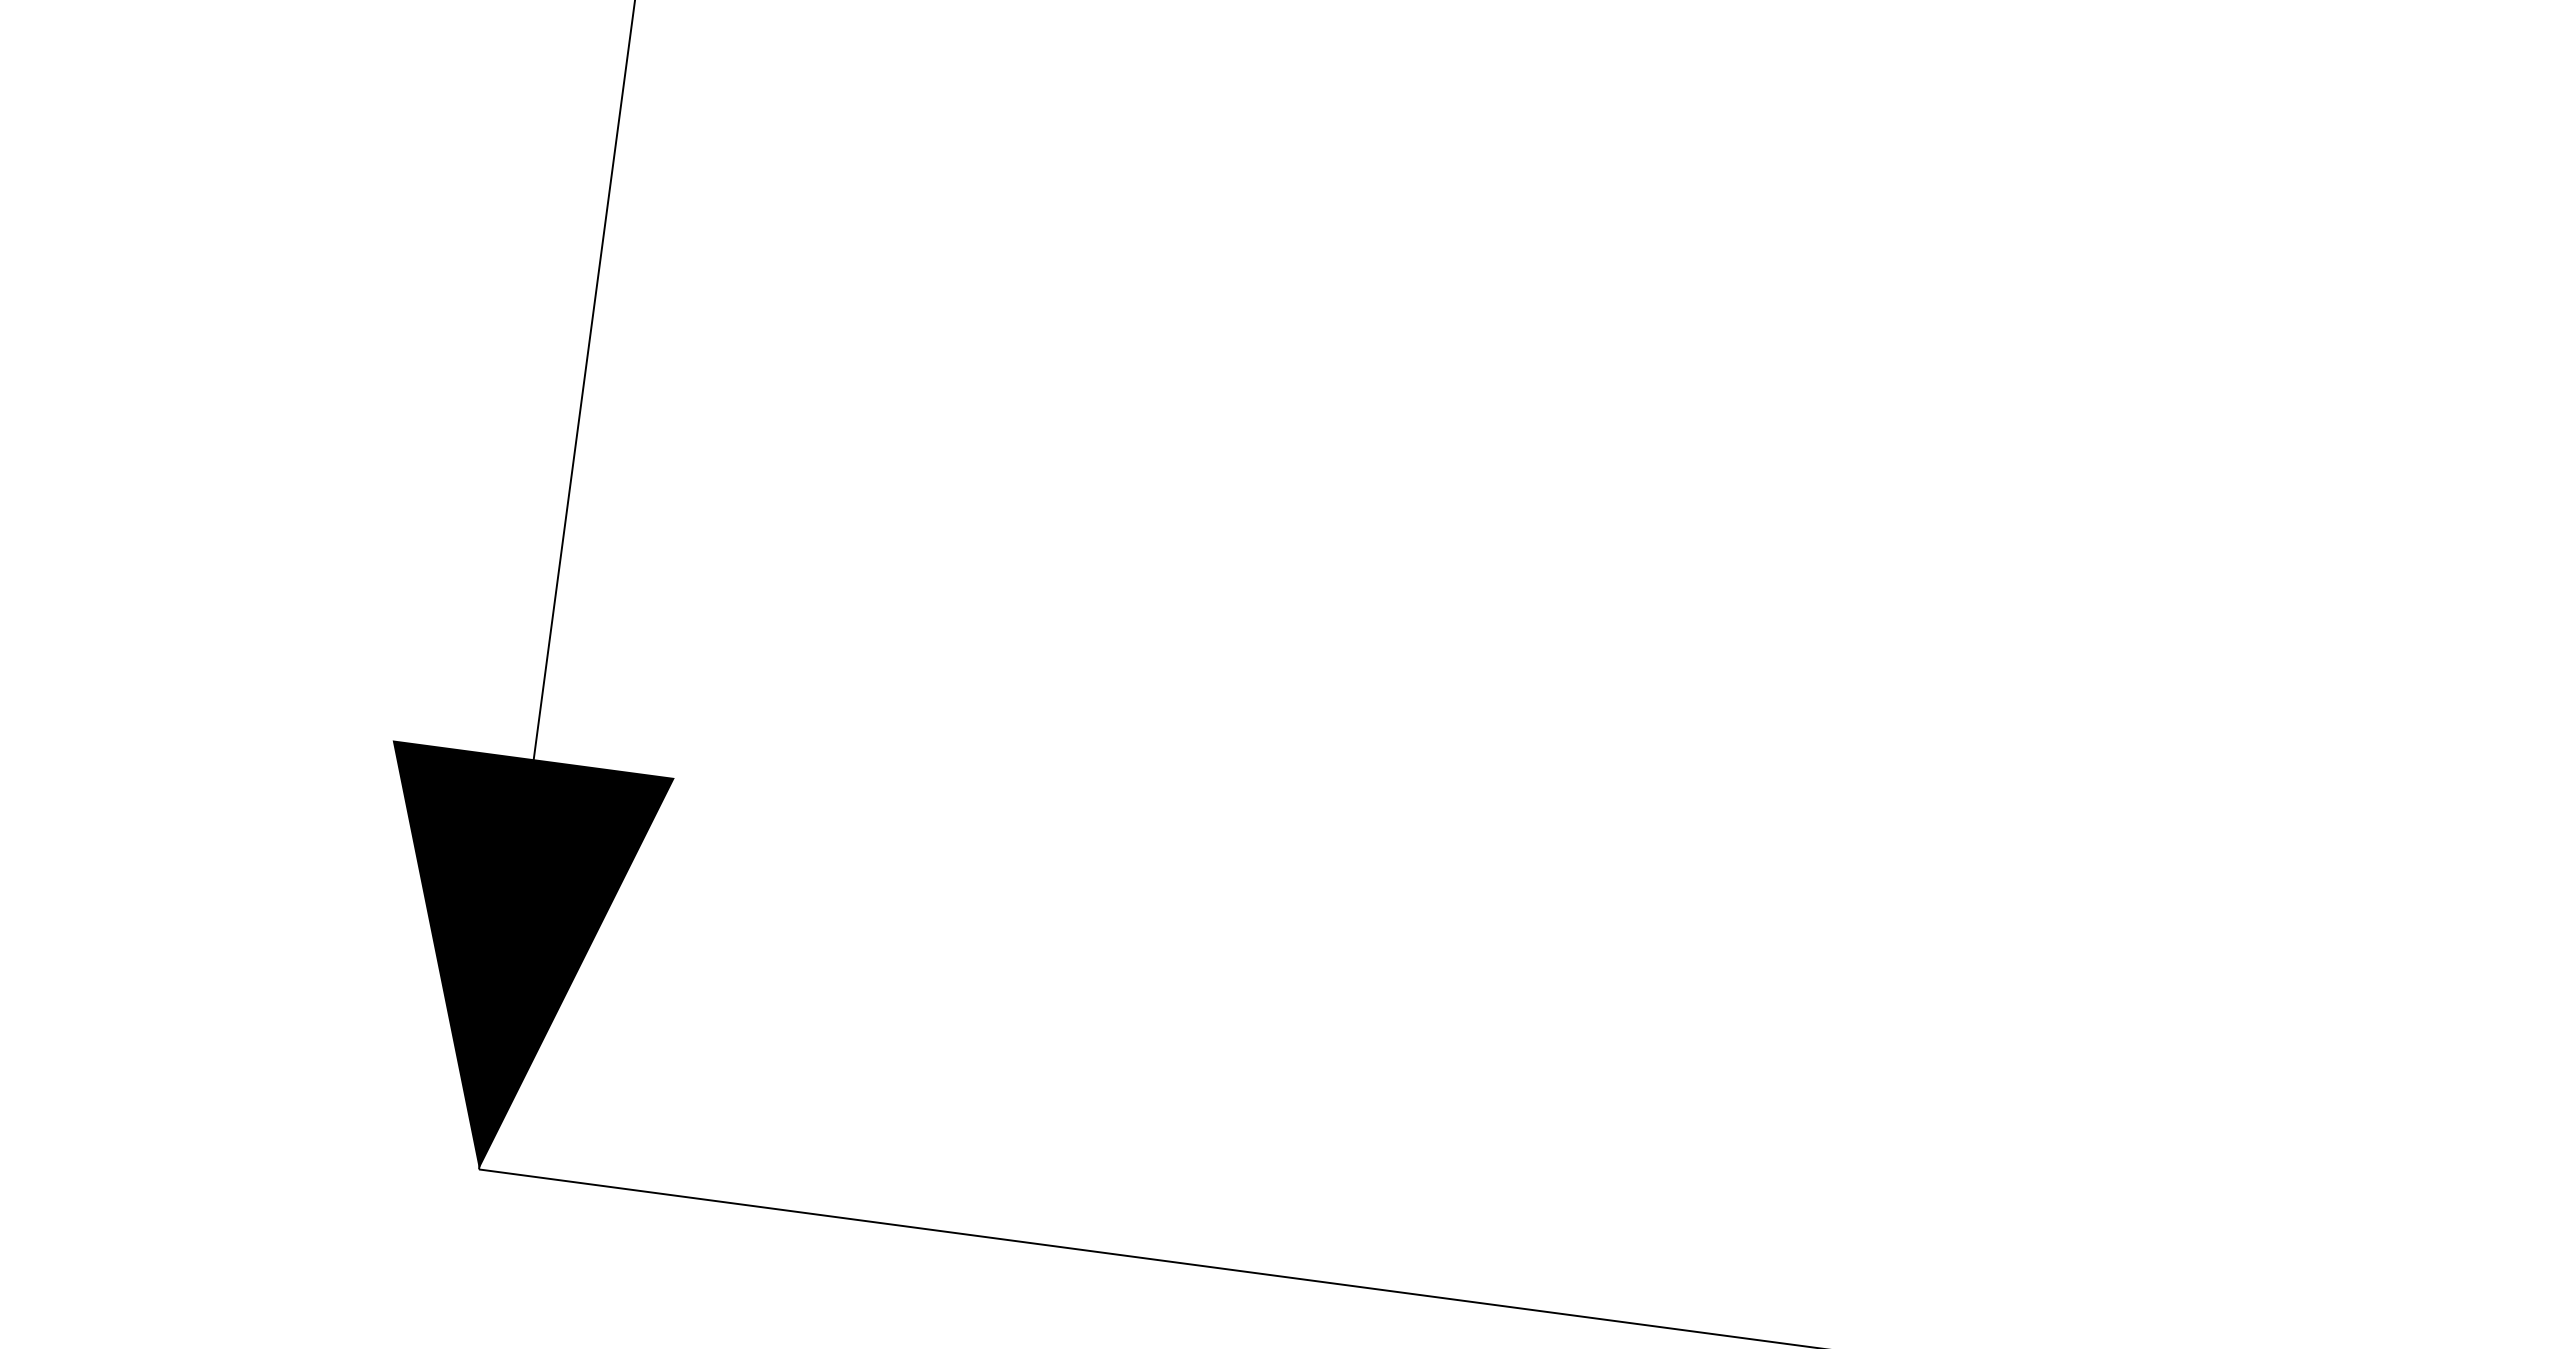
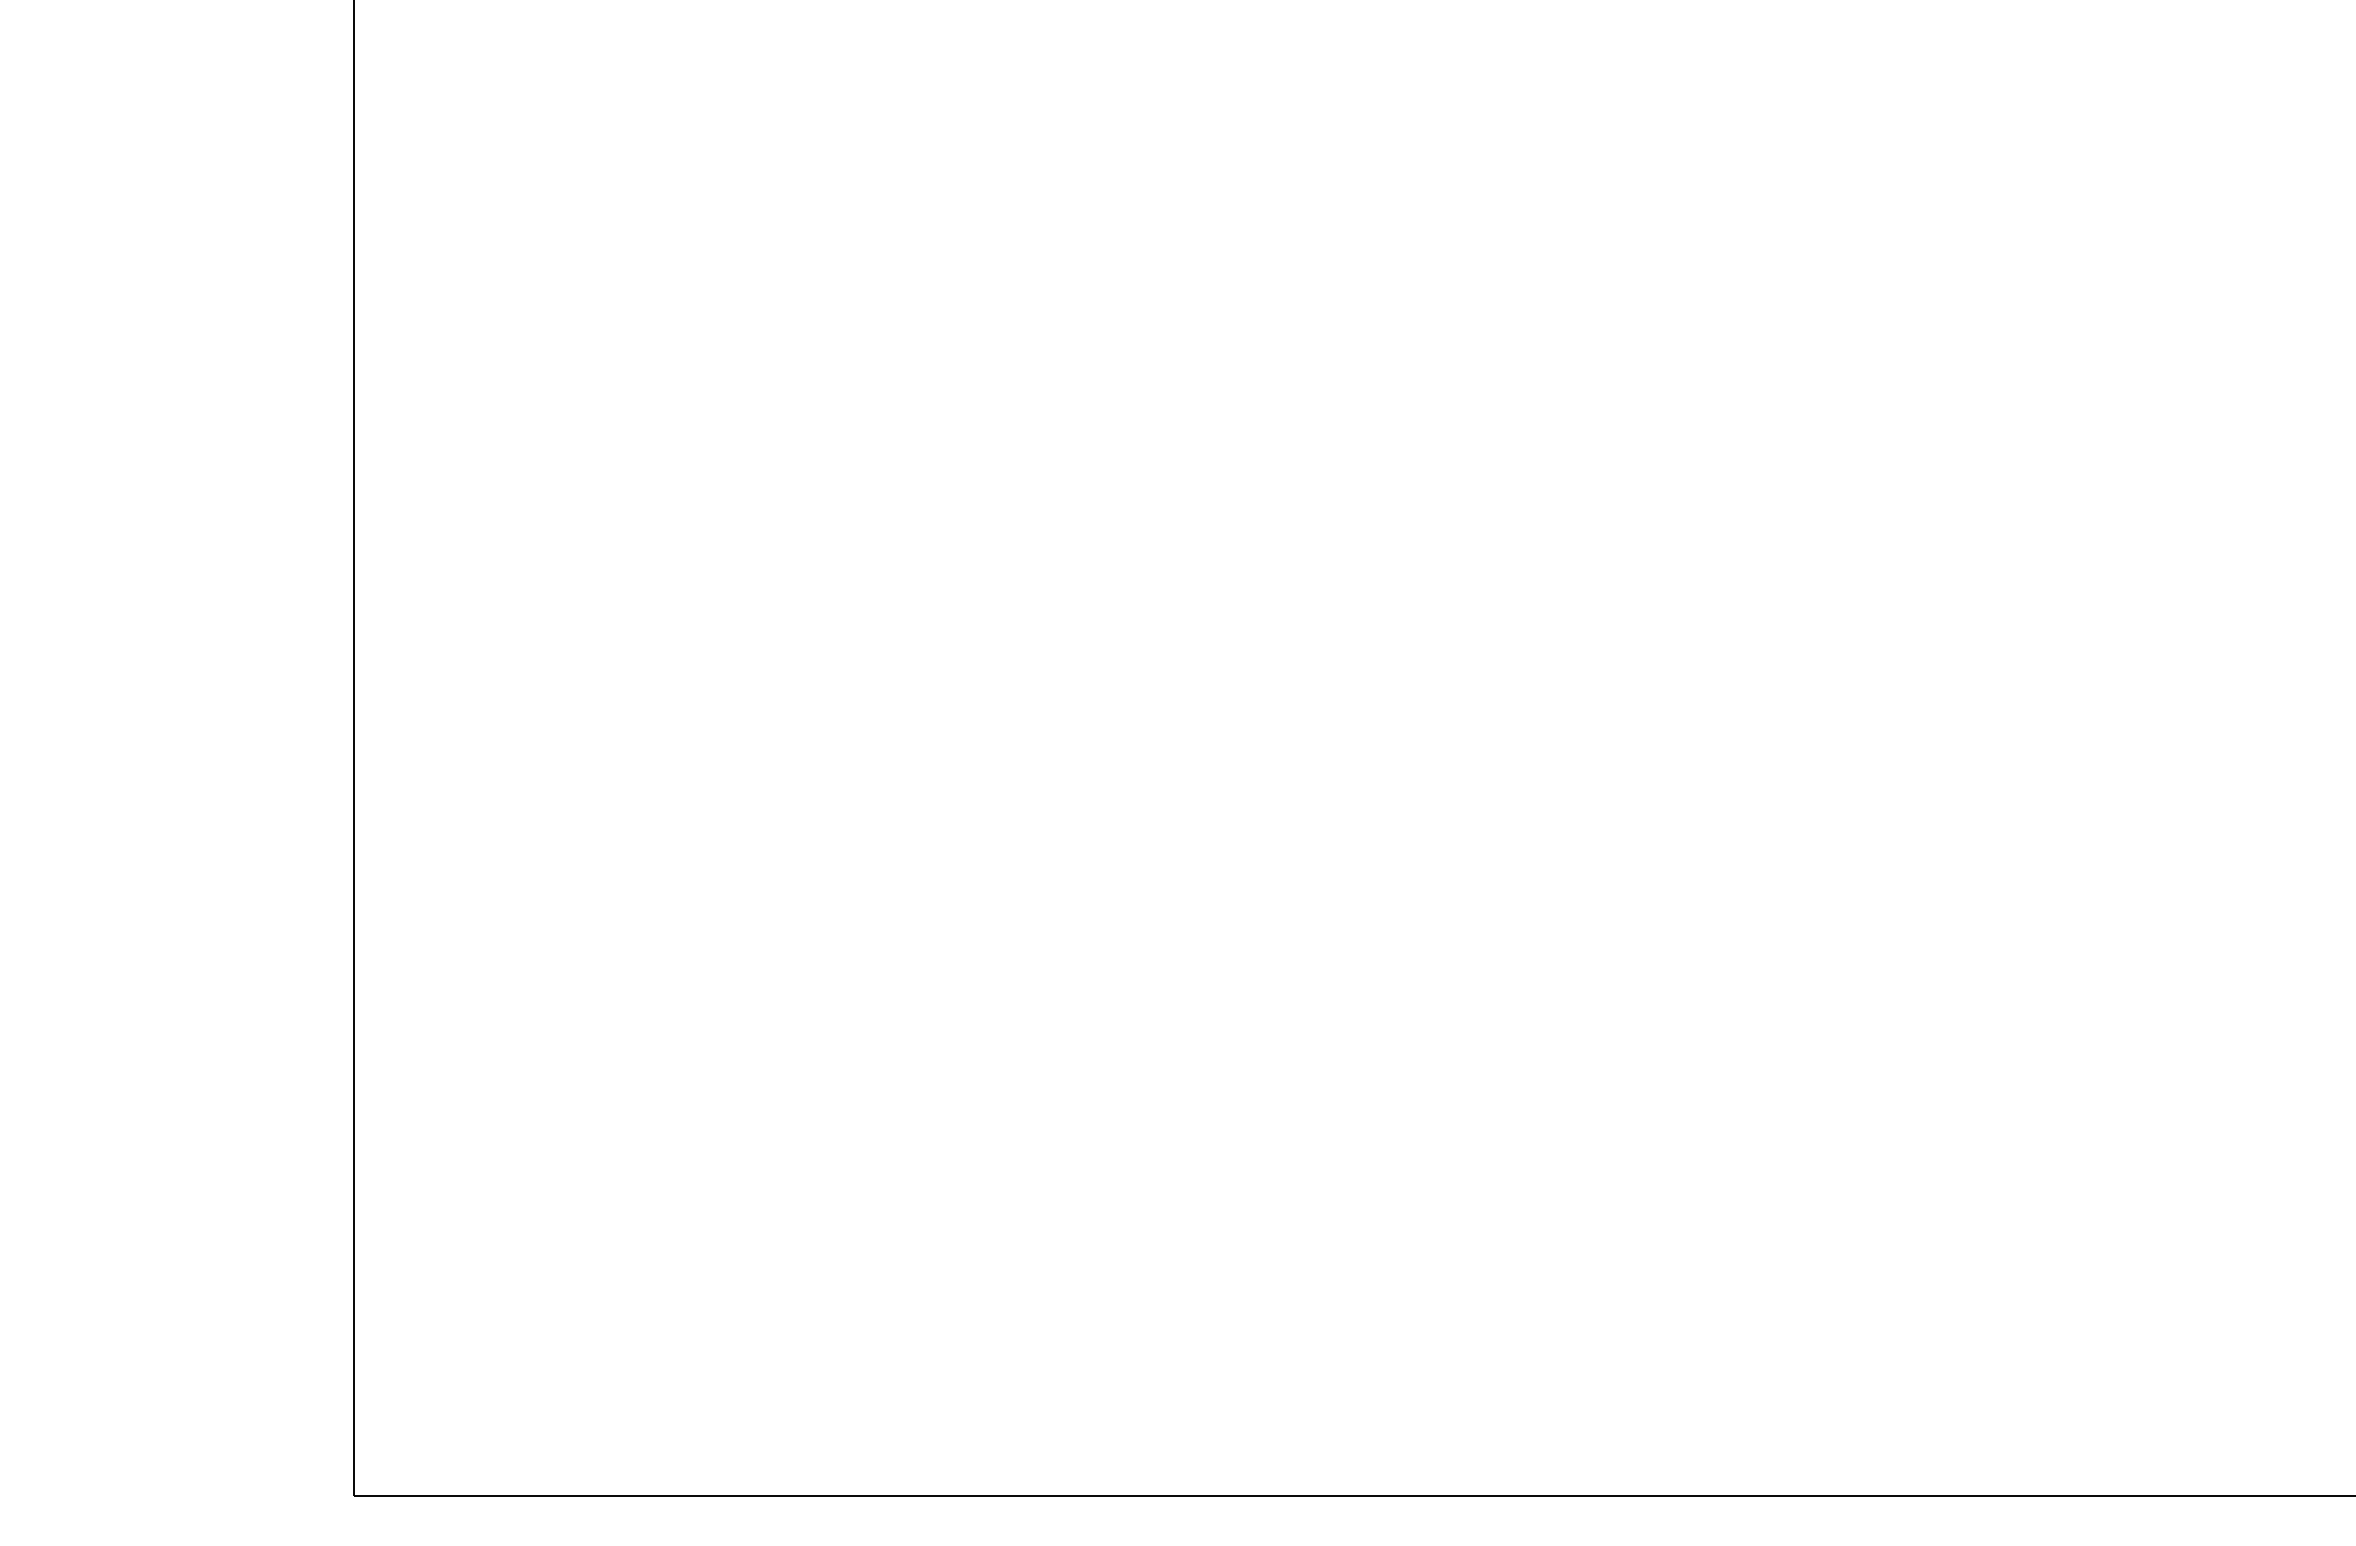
fill: (506, 963) -> (353, 1311), removed

